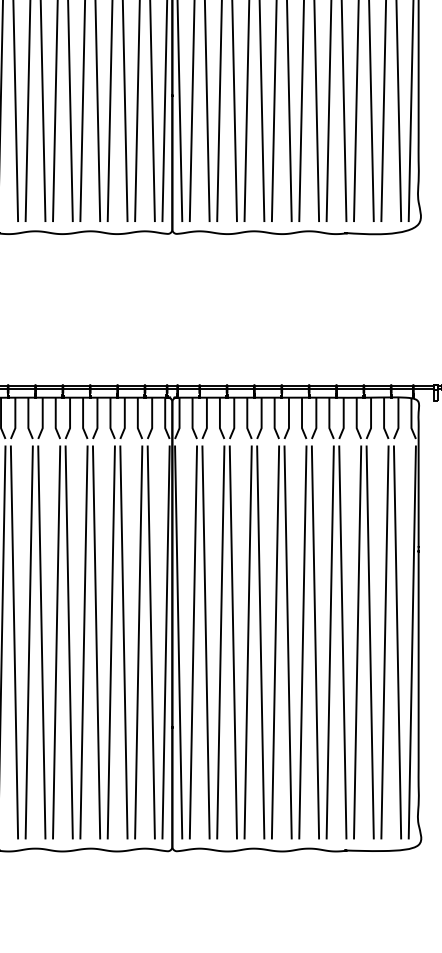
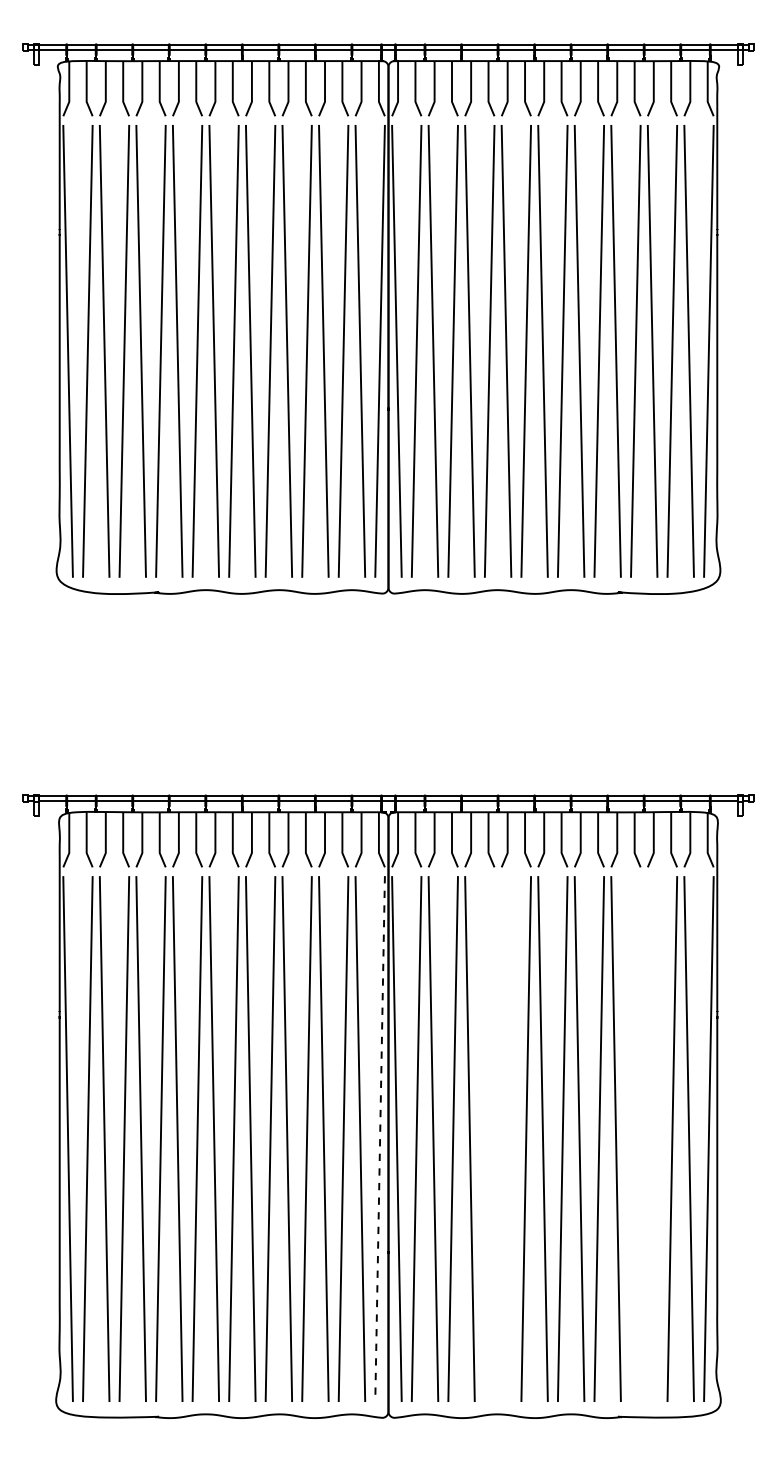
line: (166, 642) -> (380, 1139), solid -> dashed
part: (260, 642) -> (505, 1138), removed
part: (369, 642) -> (651, 1138), removed

